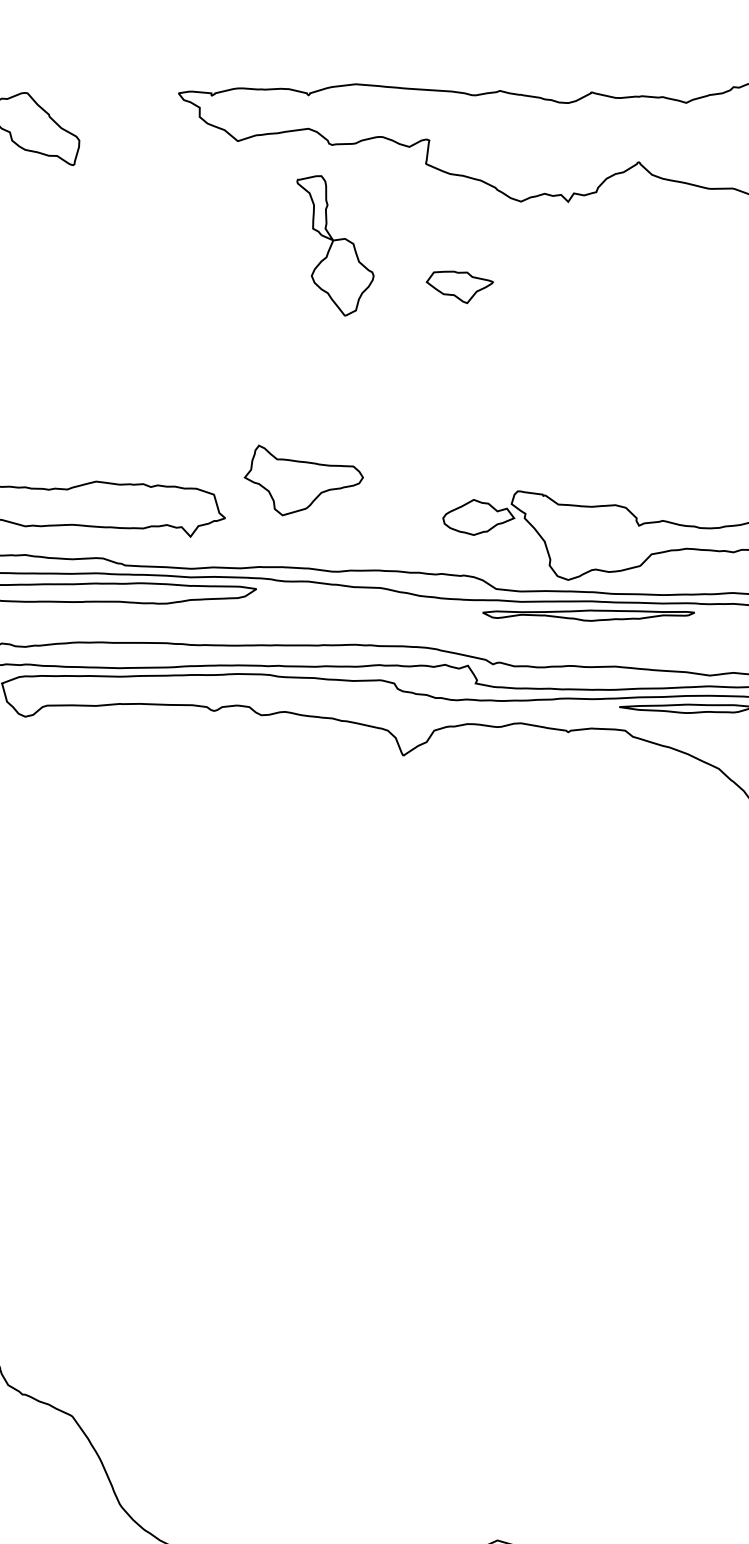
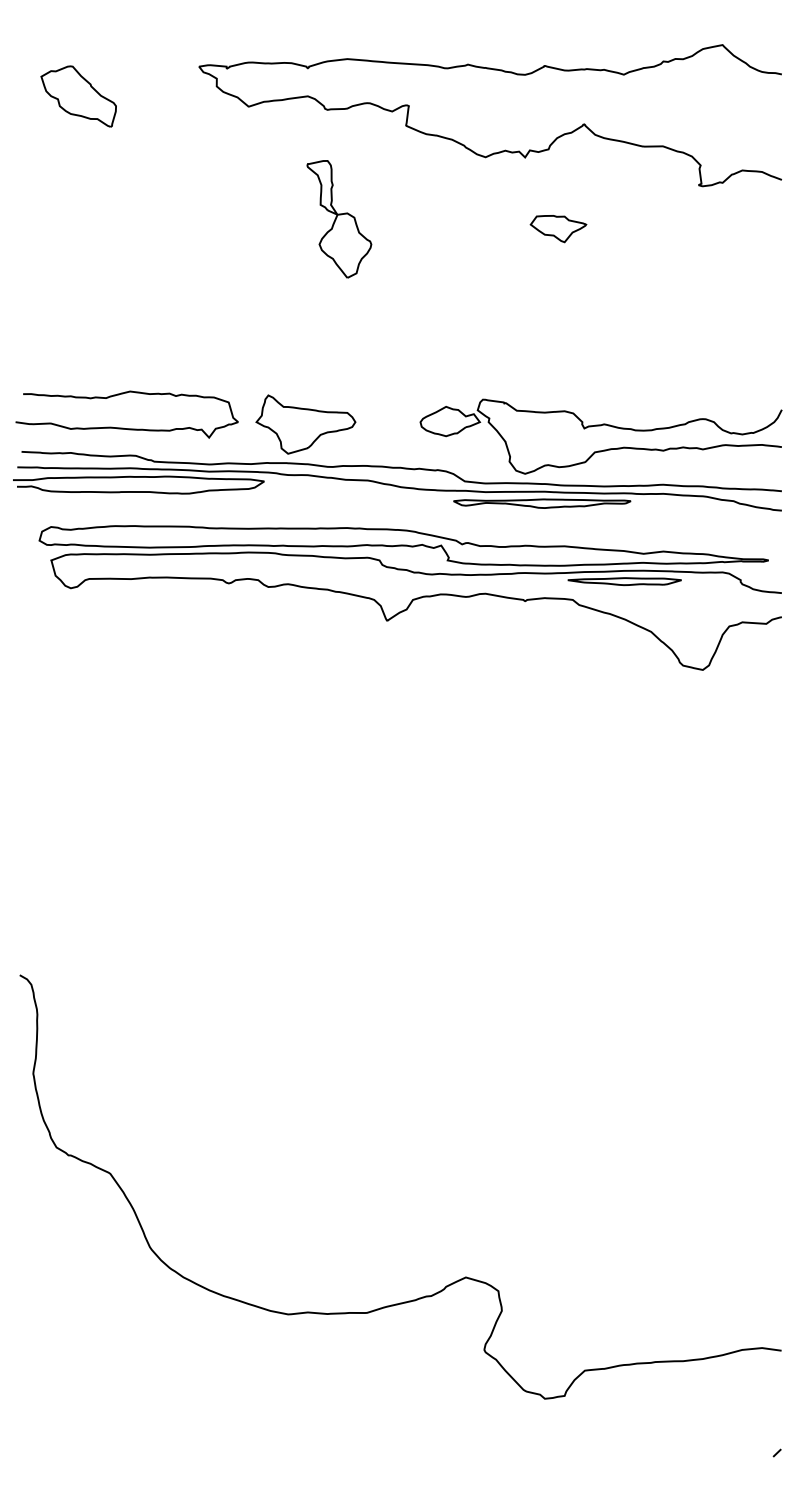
part: (335, 246) -> (339, 219), moved
part: (459, 287) -> (558, 229), moved
part: (303, 480) -> (305, 424), moved

